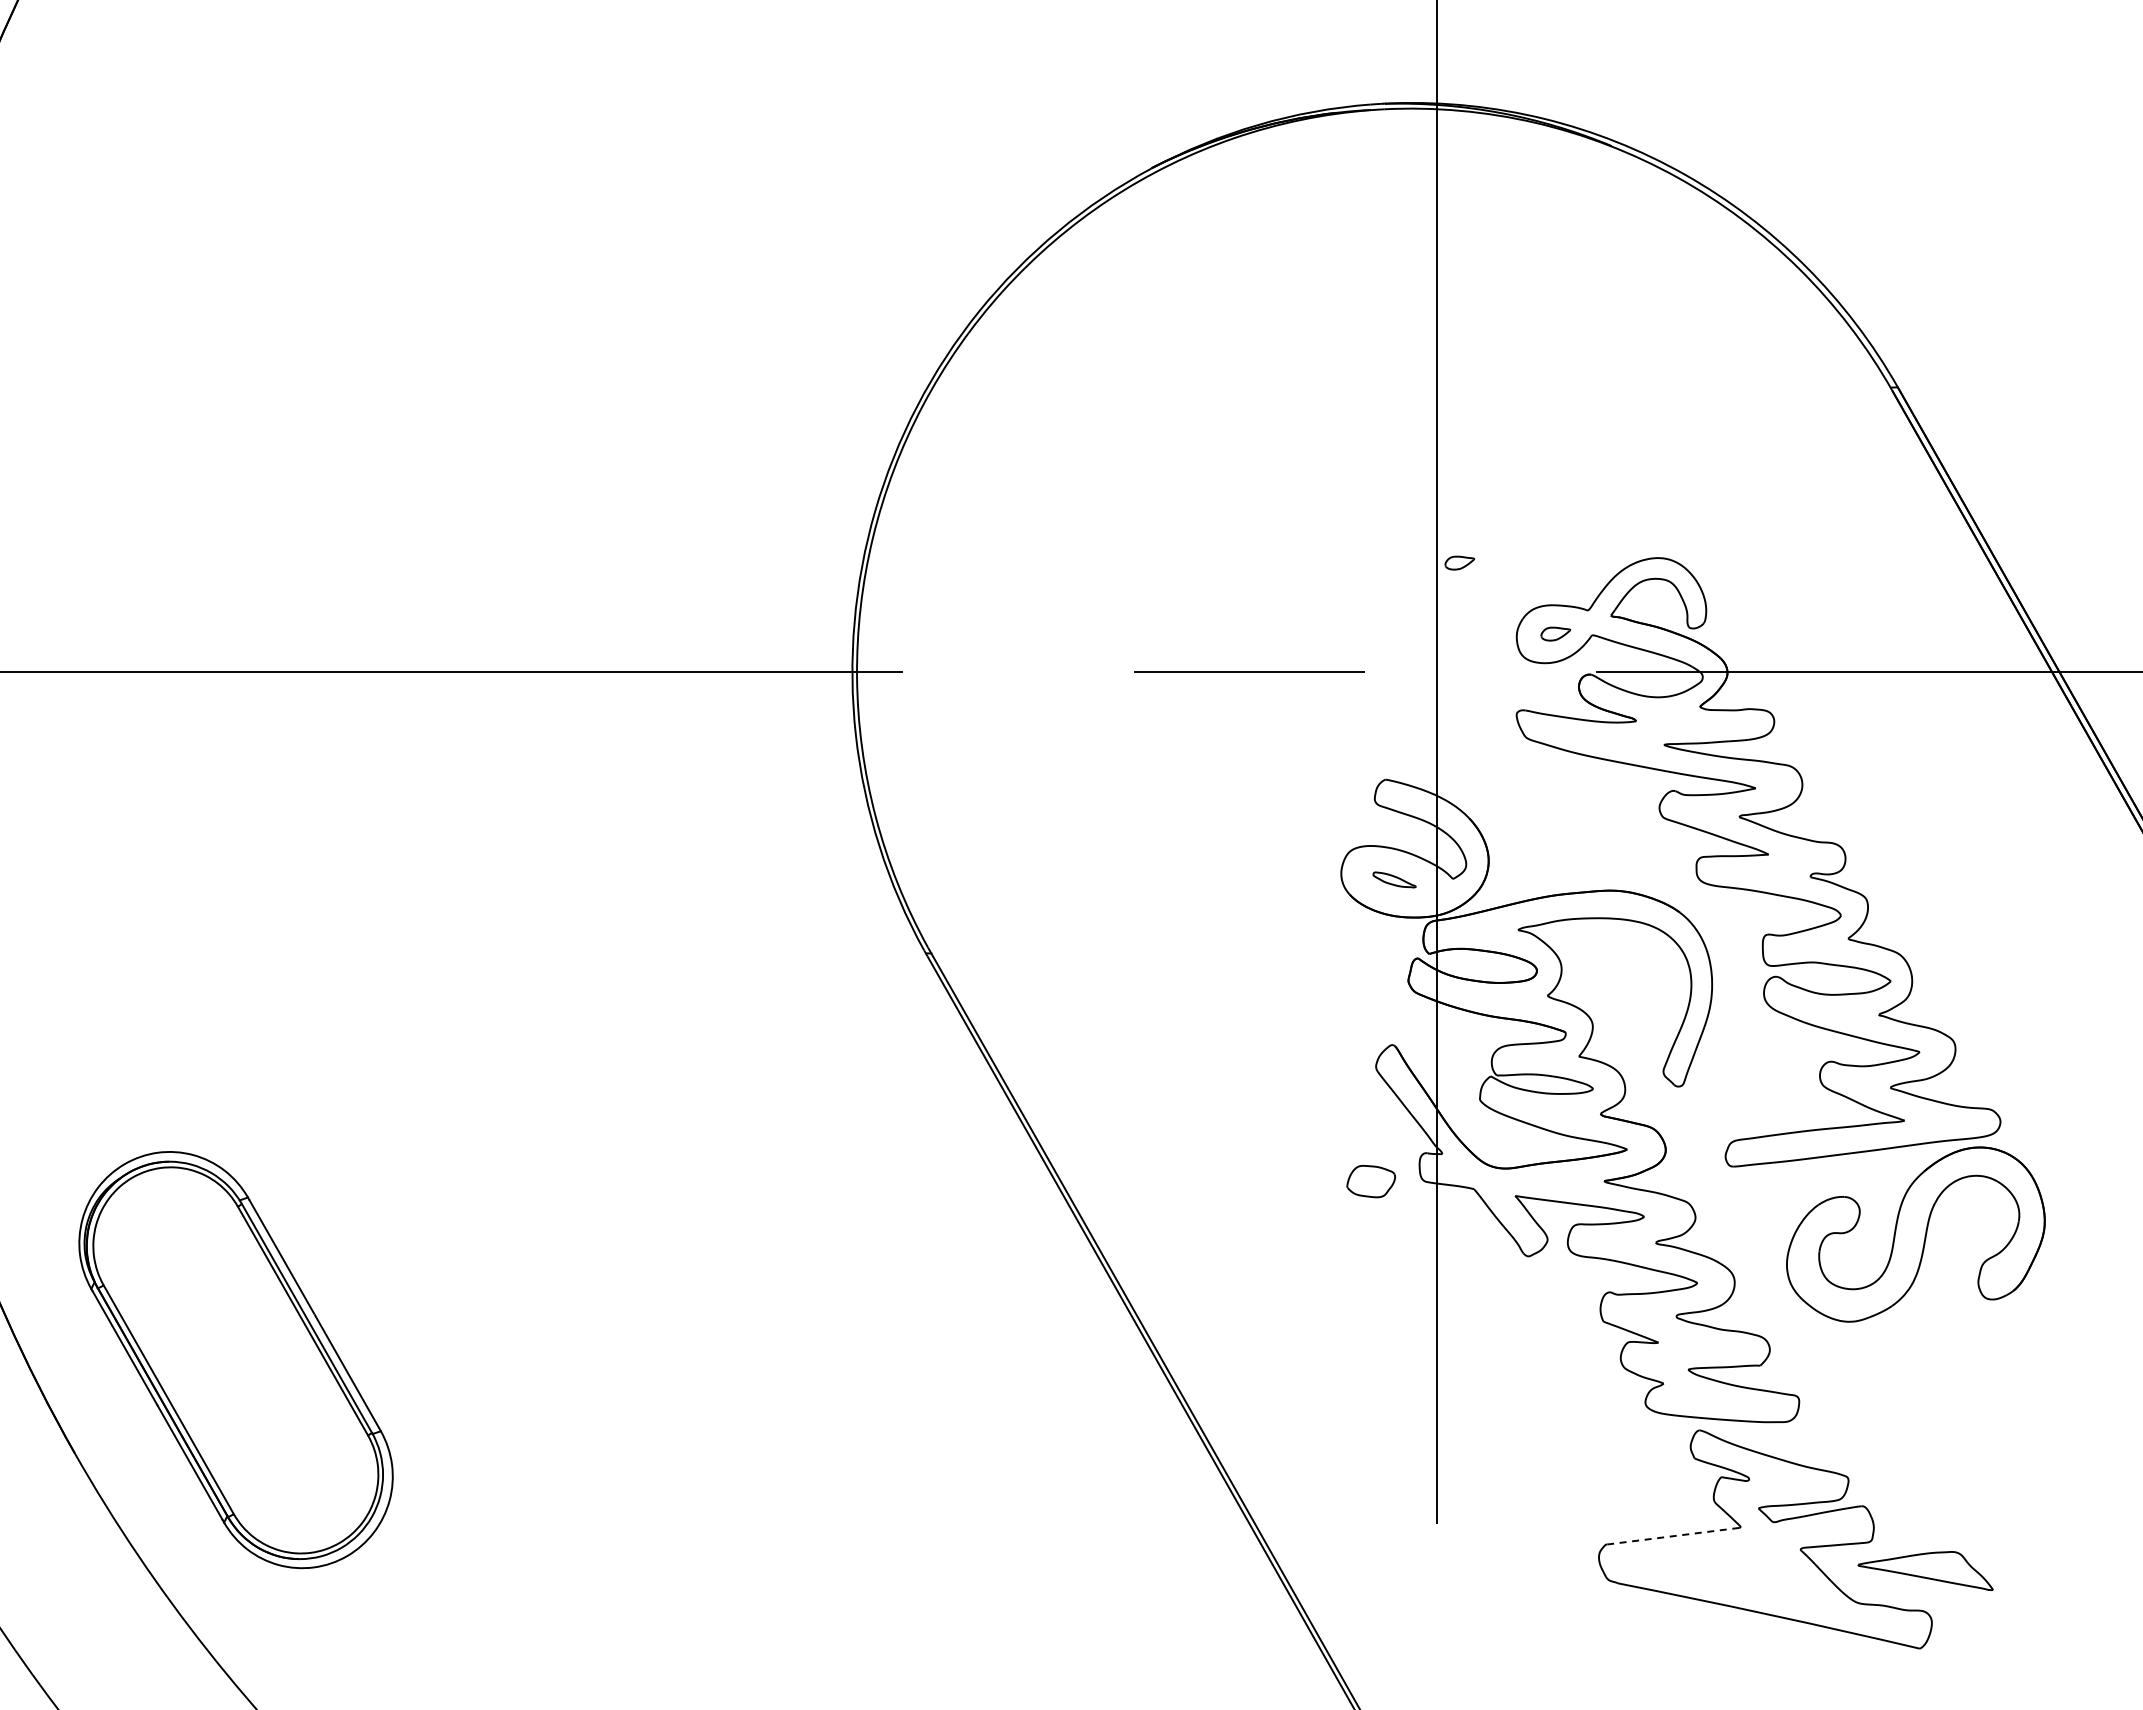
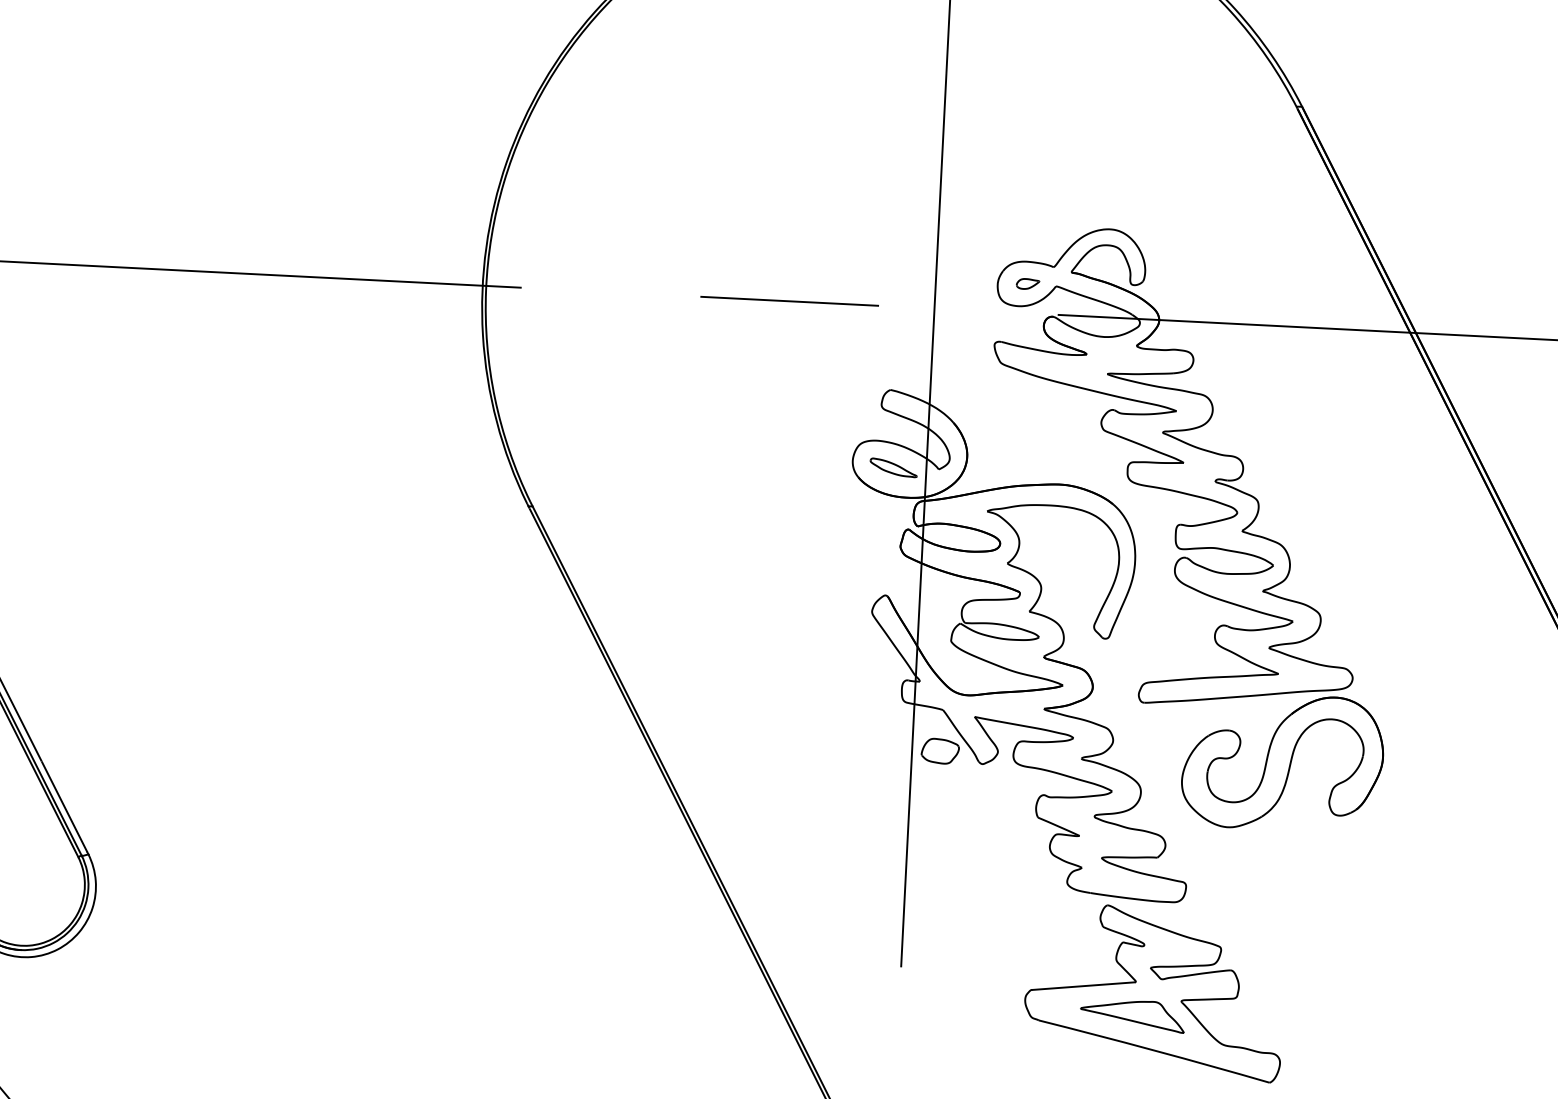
part: (1459, 562) -> (956, 224), removed
part: (1394, 879) -> (893, 467), size x1.43
part: (1371, 1181) -> (940, 751), moved
line: (1672, 1536) -> (1082, 986), dashed -> solid
part: (1925, 1570) -> (1132, 1015), moved

